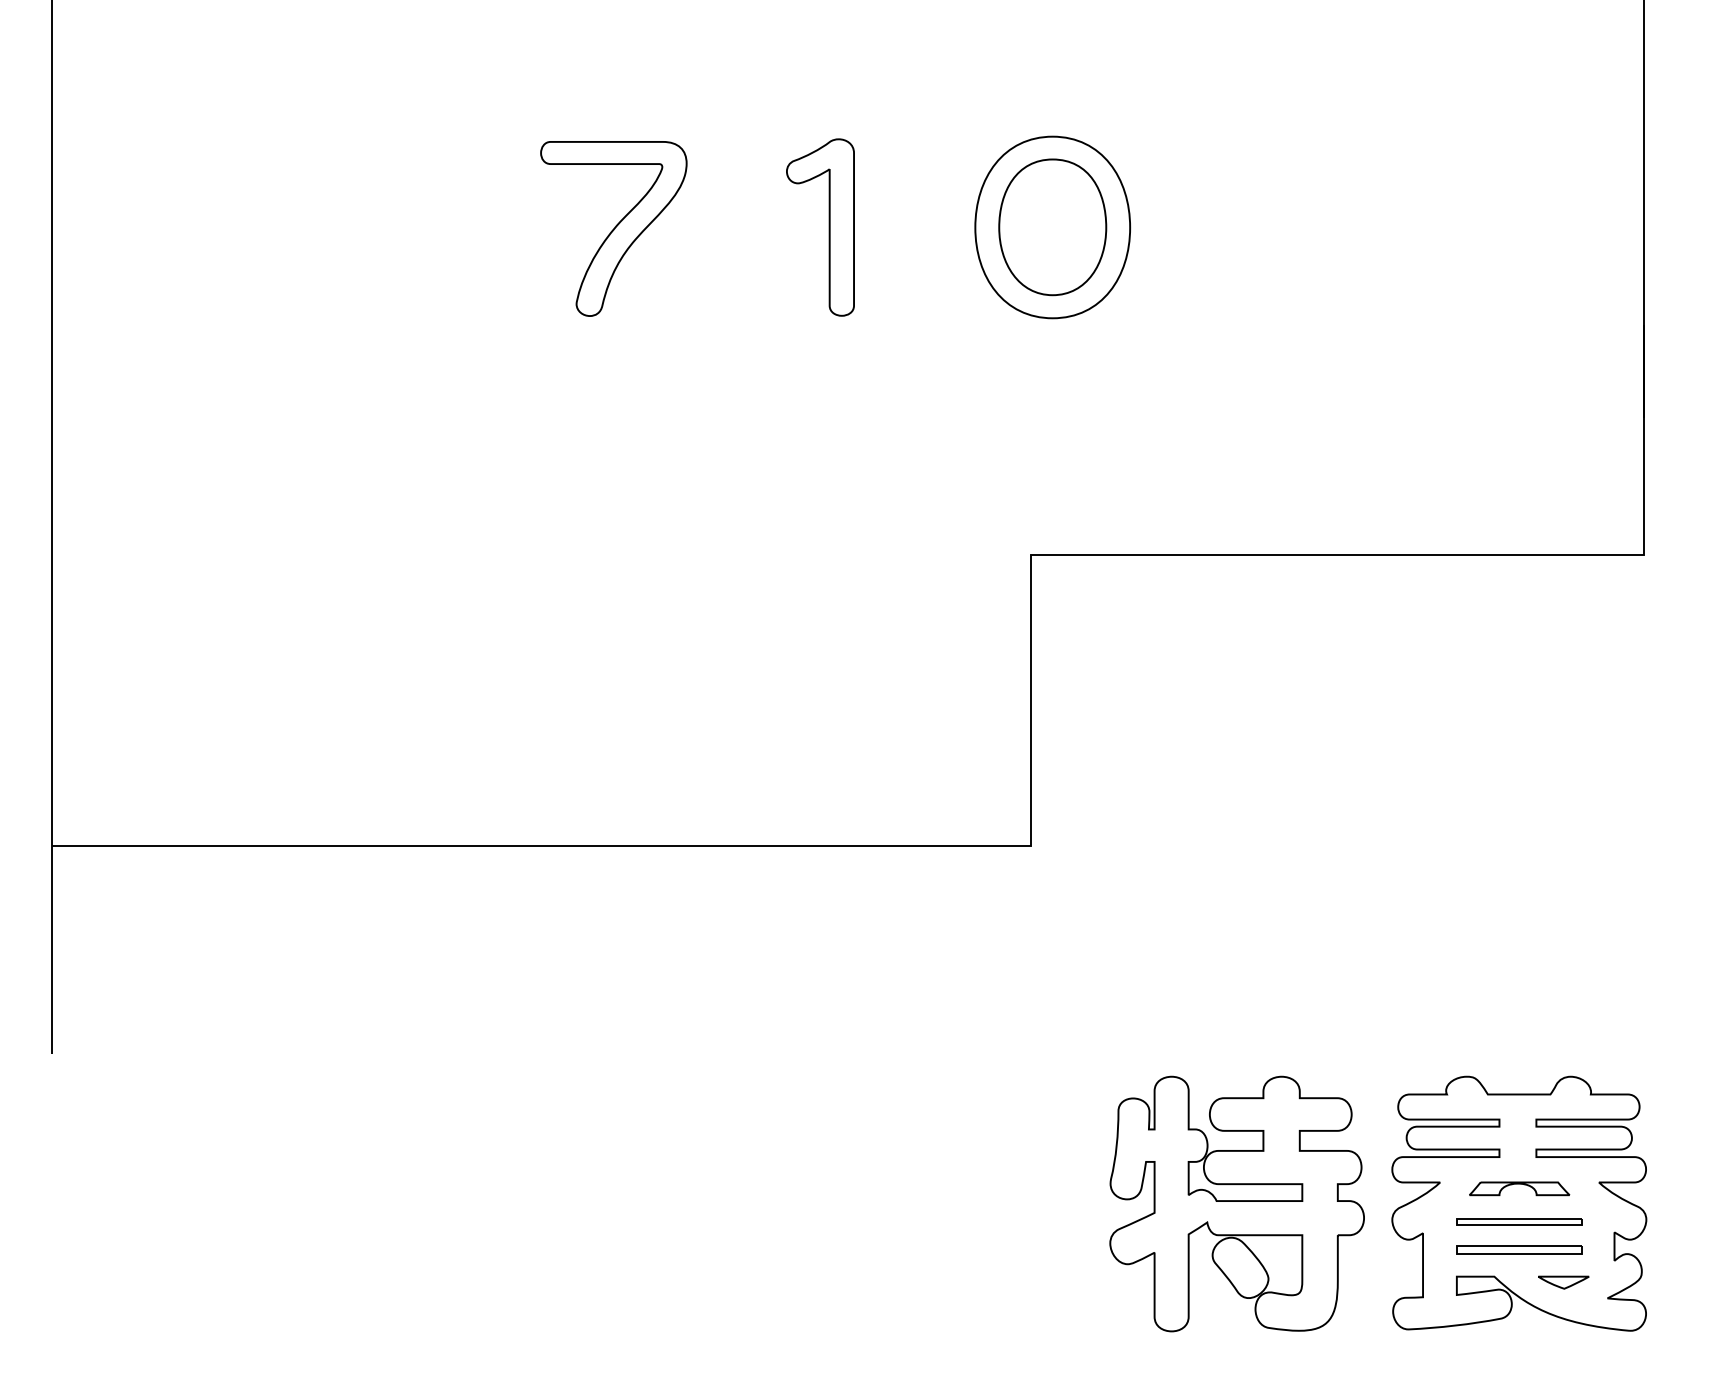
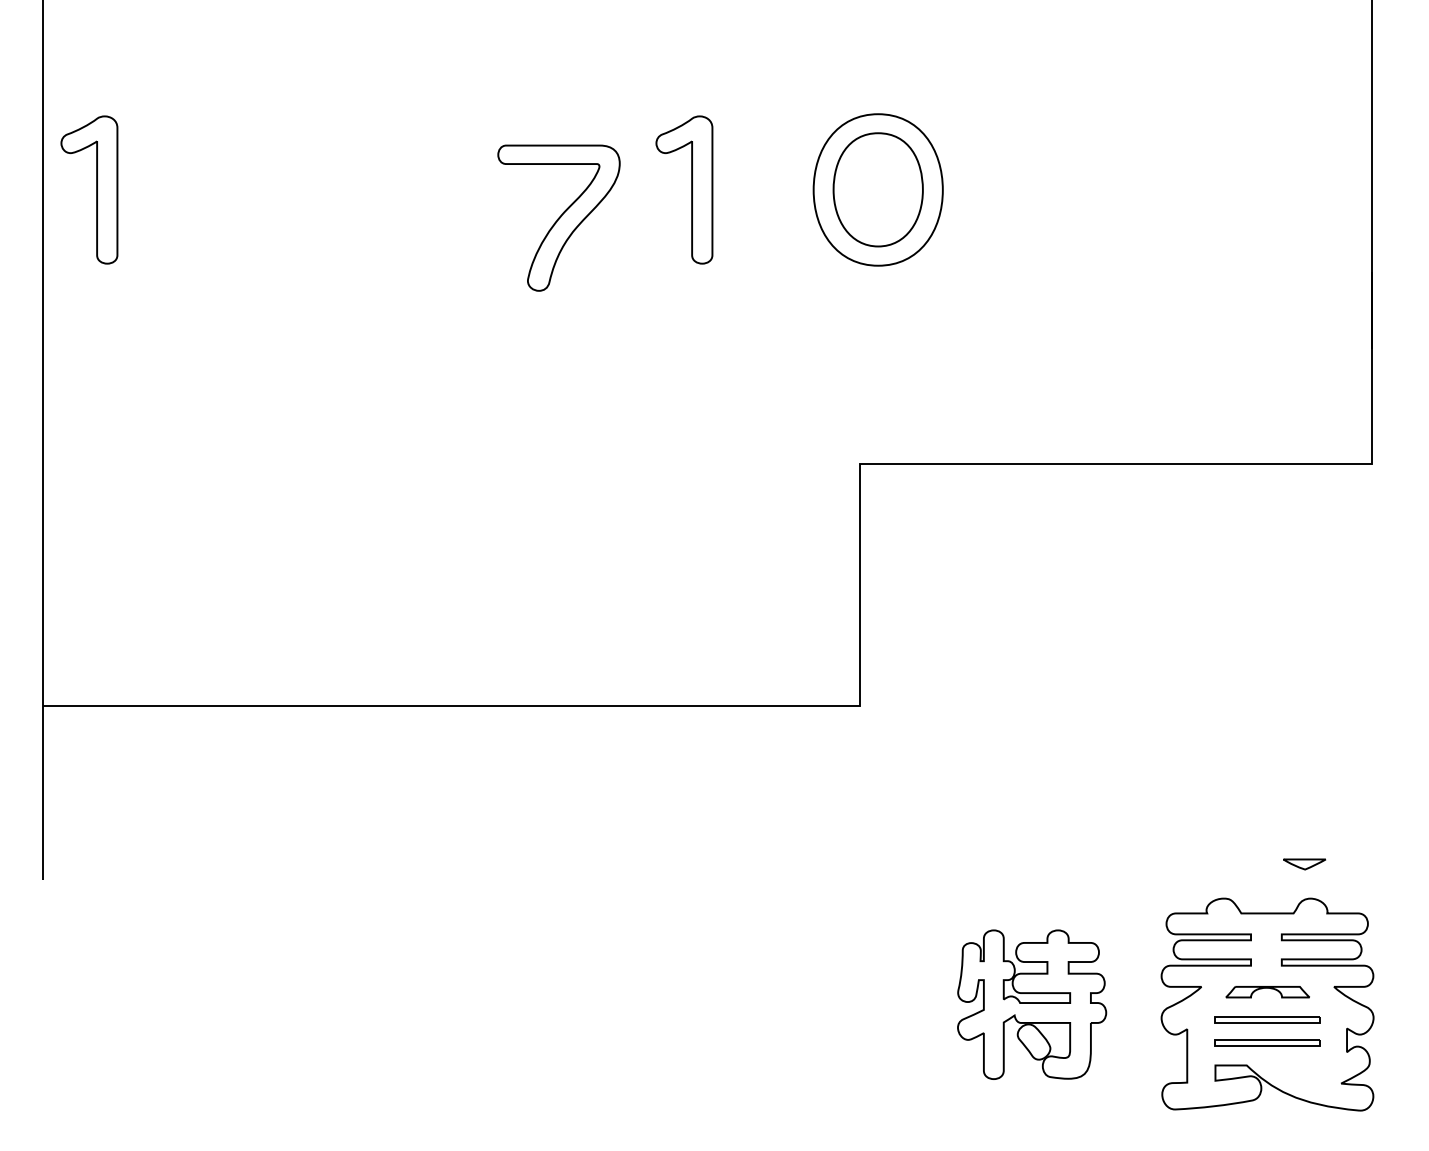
part: (115, 226) -> (96, 189), added
part: (613, 228) -> (558, 217), moved
part: (1236, 1203) -> (1031, 1004), size x0.7
part: (1563, 1282) -> (1304, 864), moved

